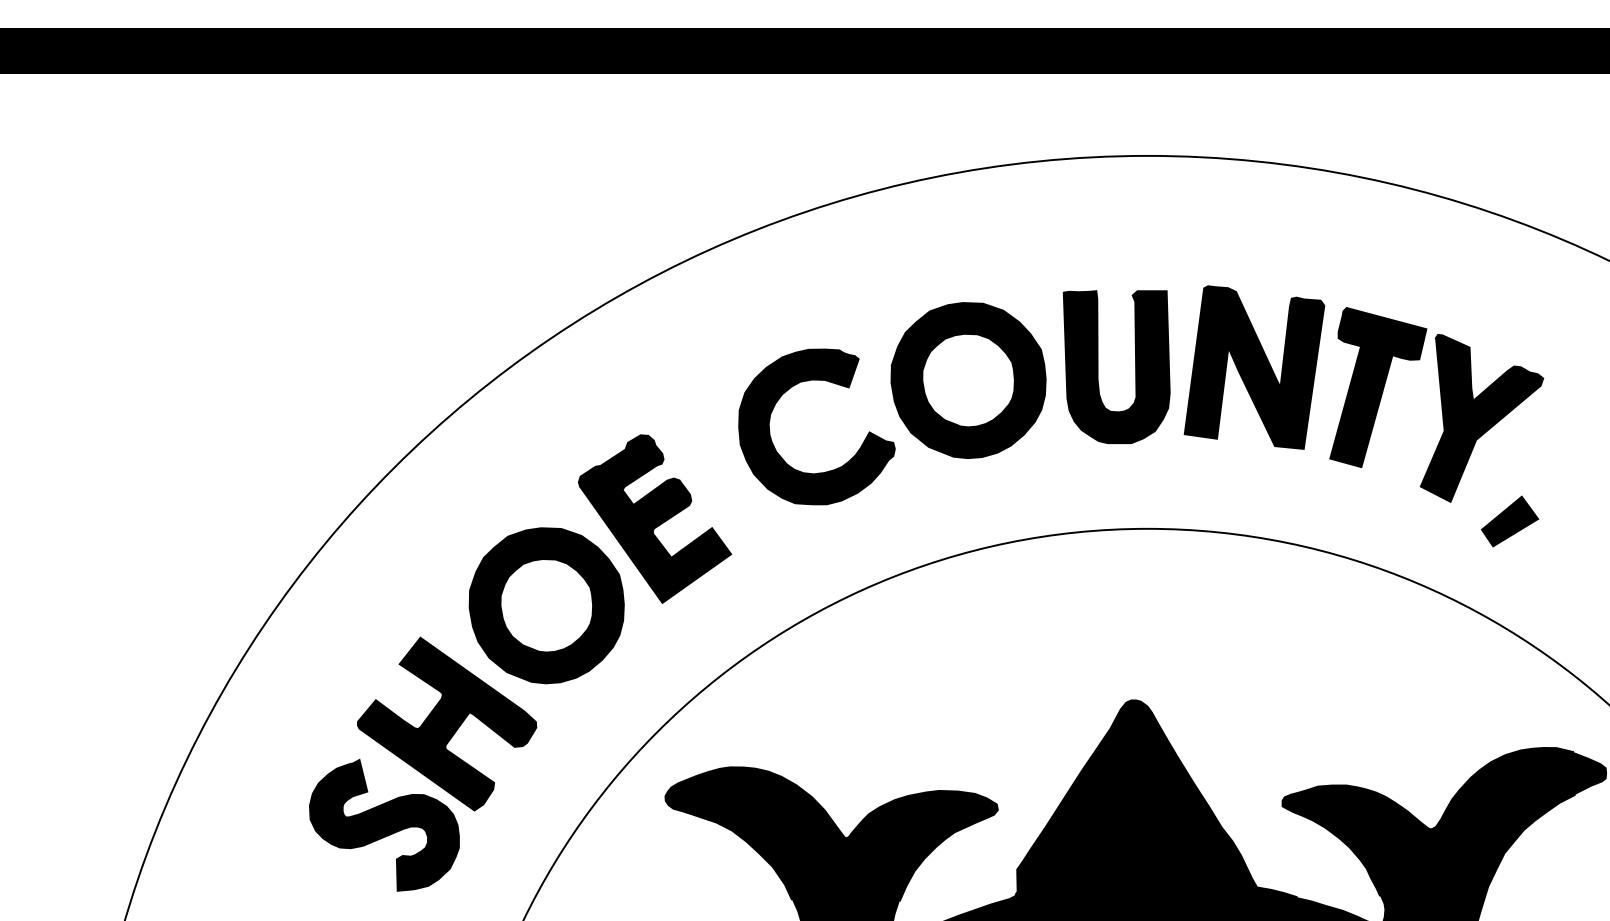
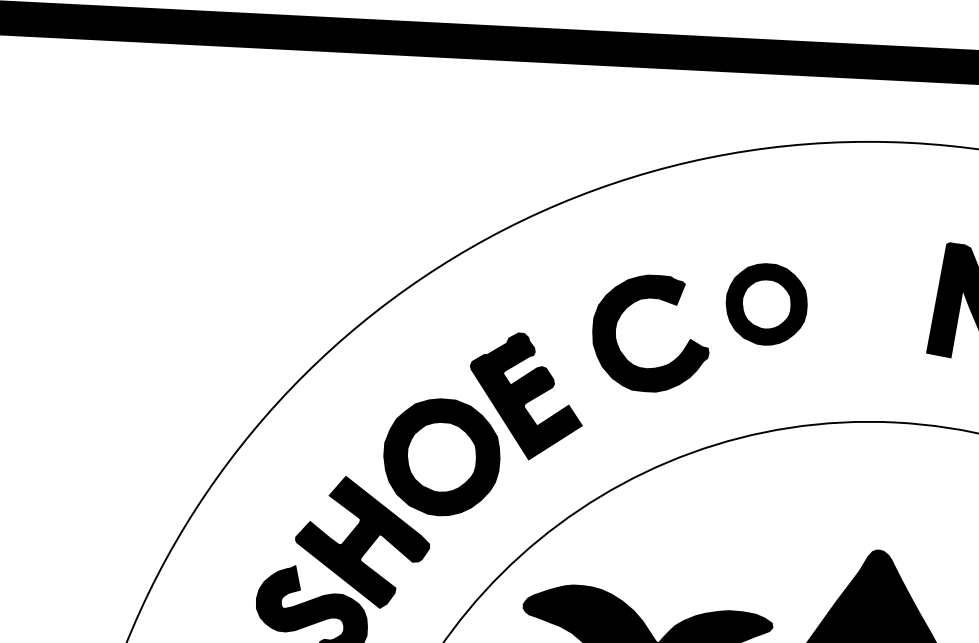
part: (1098, 366) -> (864, 298), removed
part: (968, 380) -> (766, 304), size x0.7

